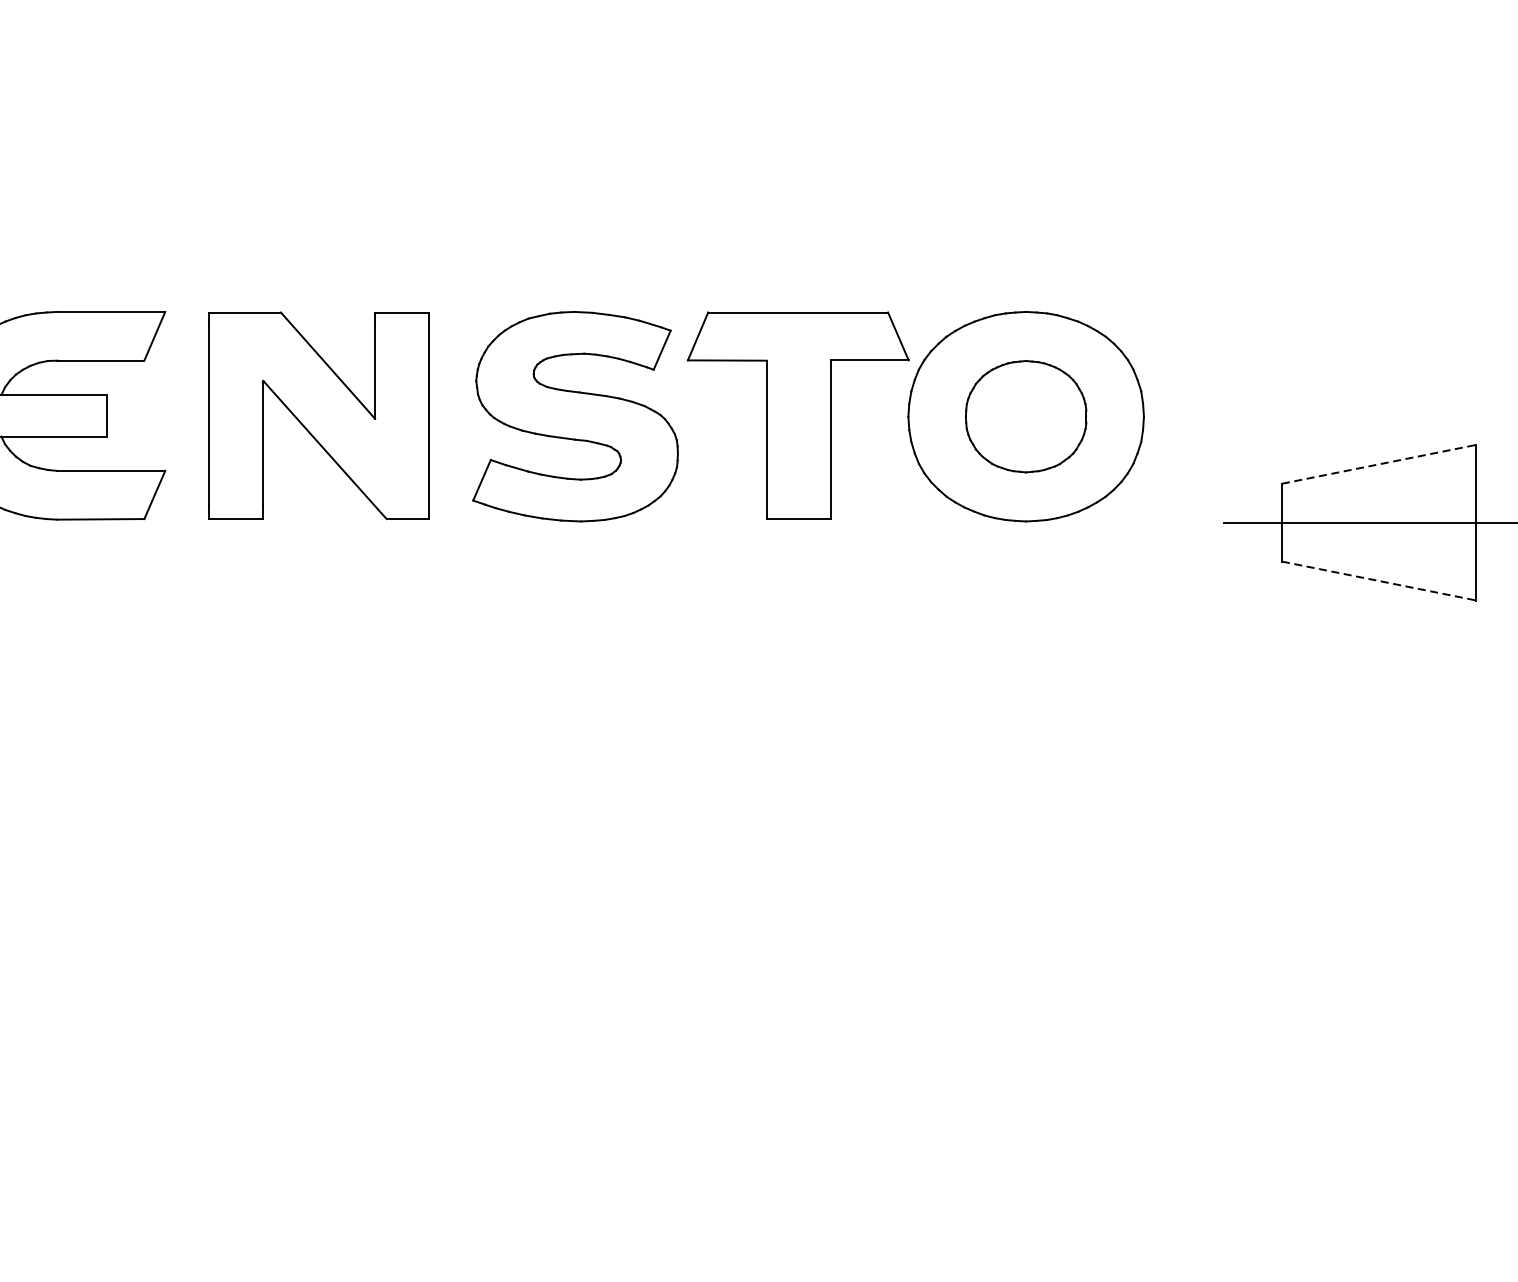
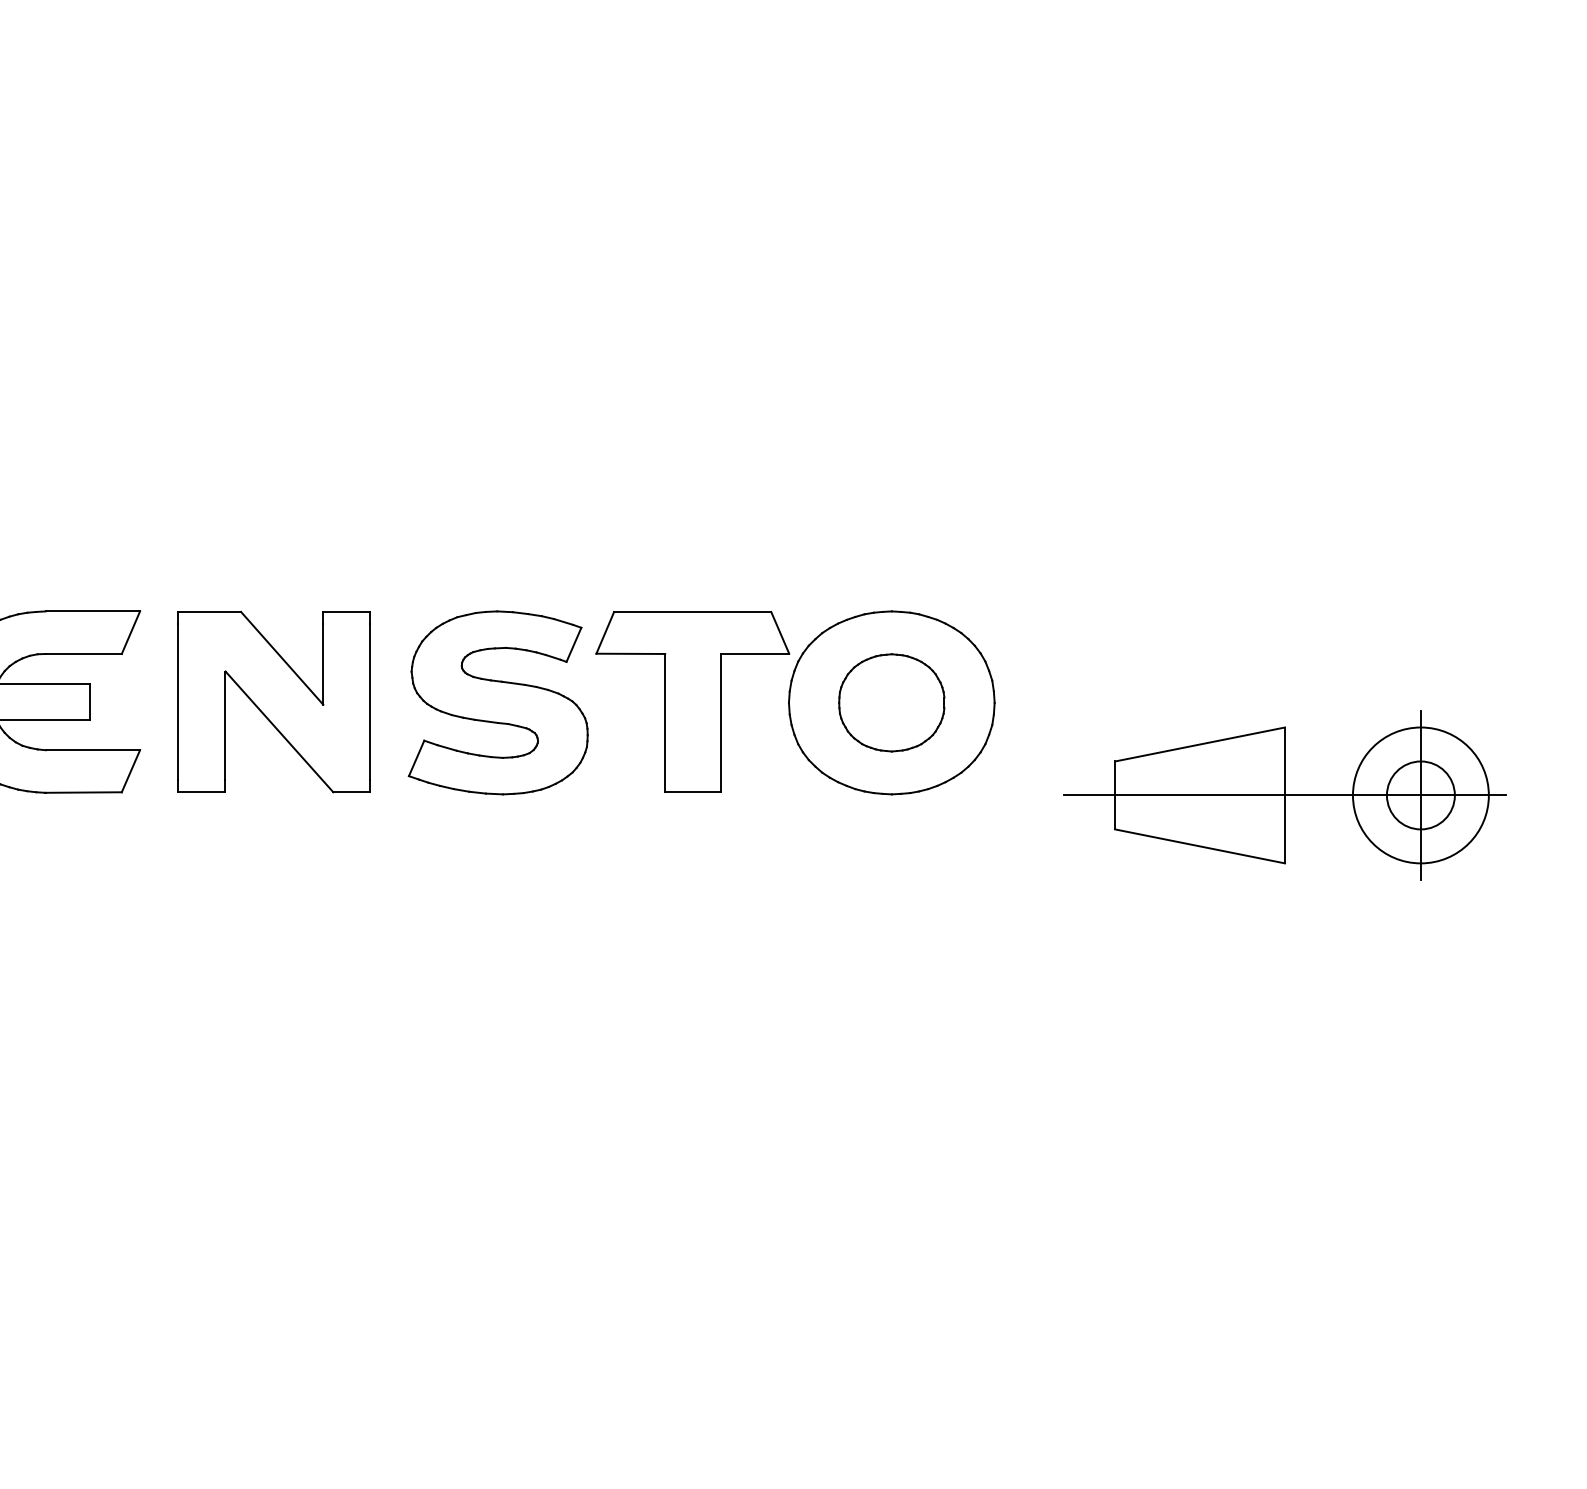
line: (1379, 464) -> (1200, 744), dashed -> solid
line: (1379, 581) -> (1200, 846), dashed -> solid

